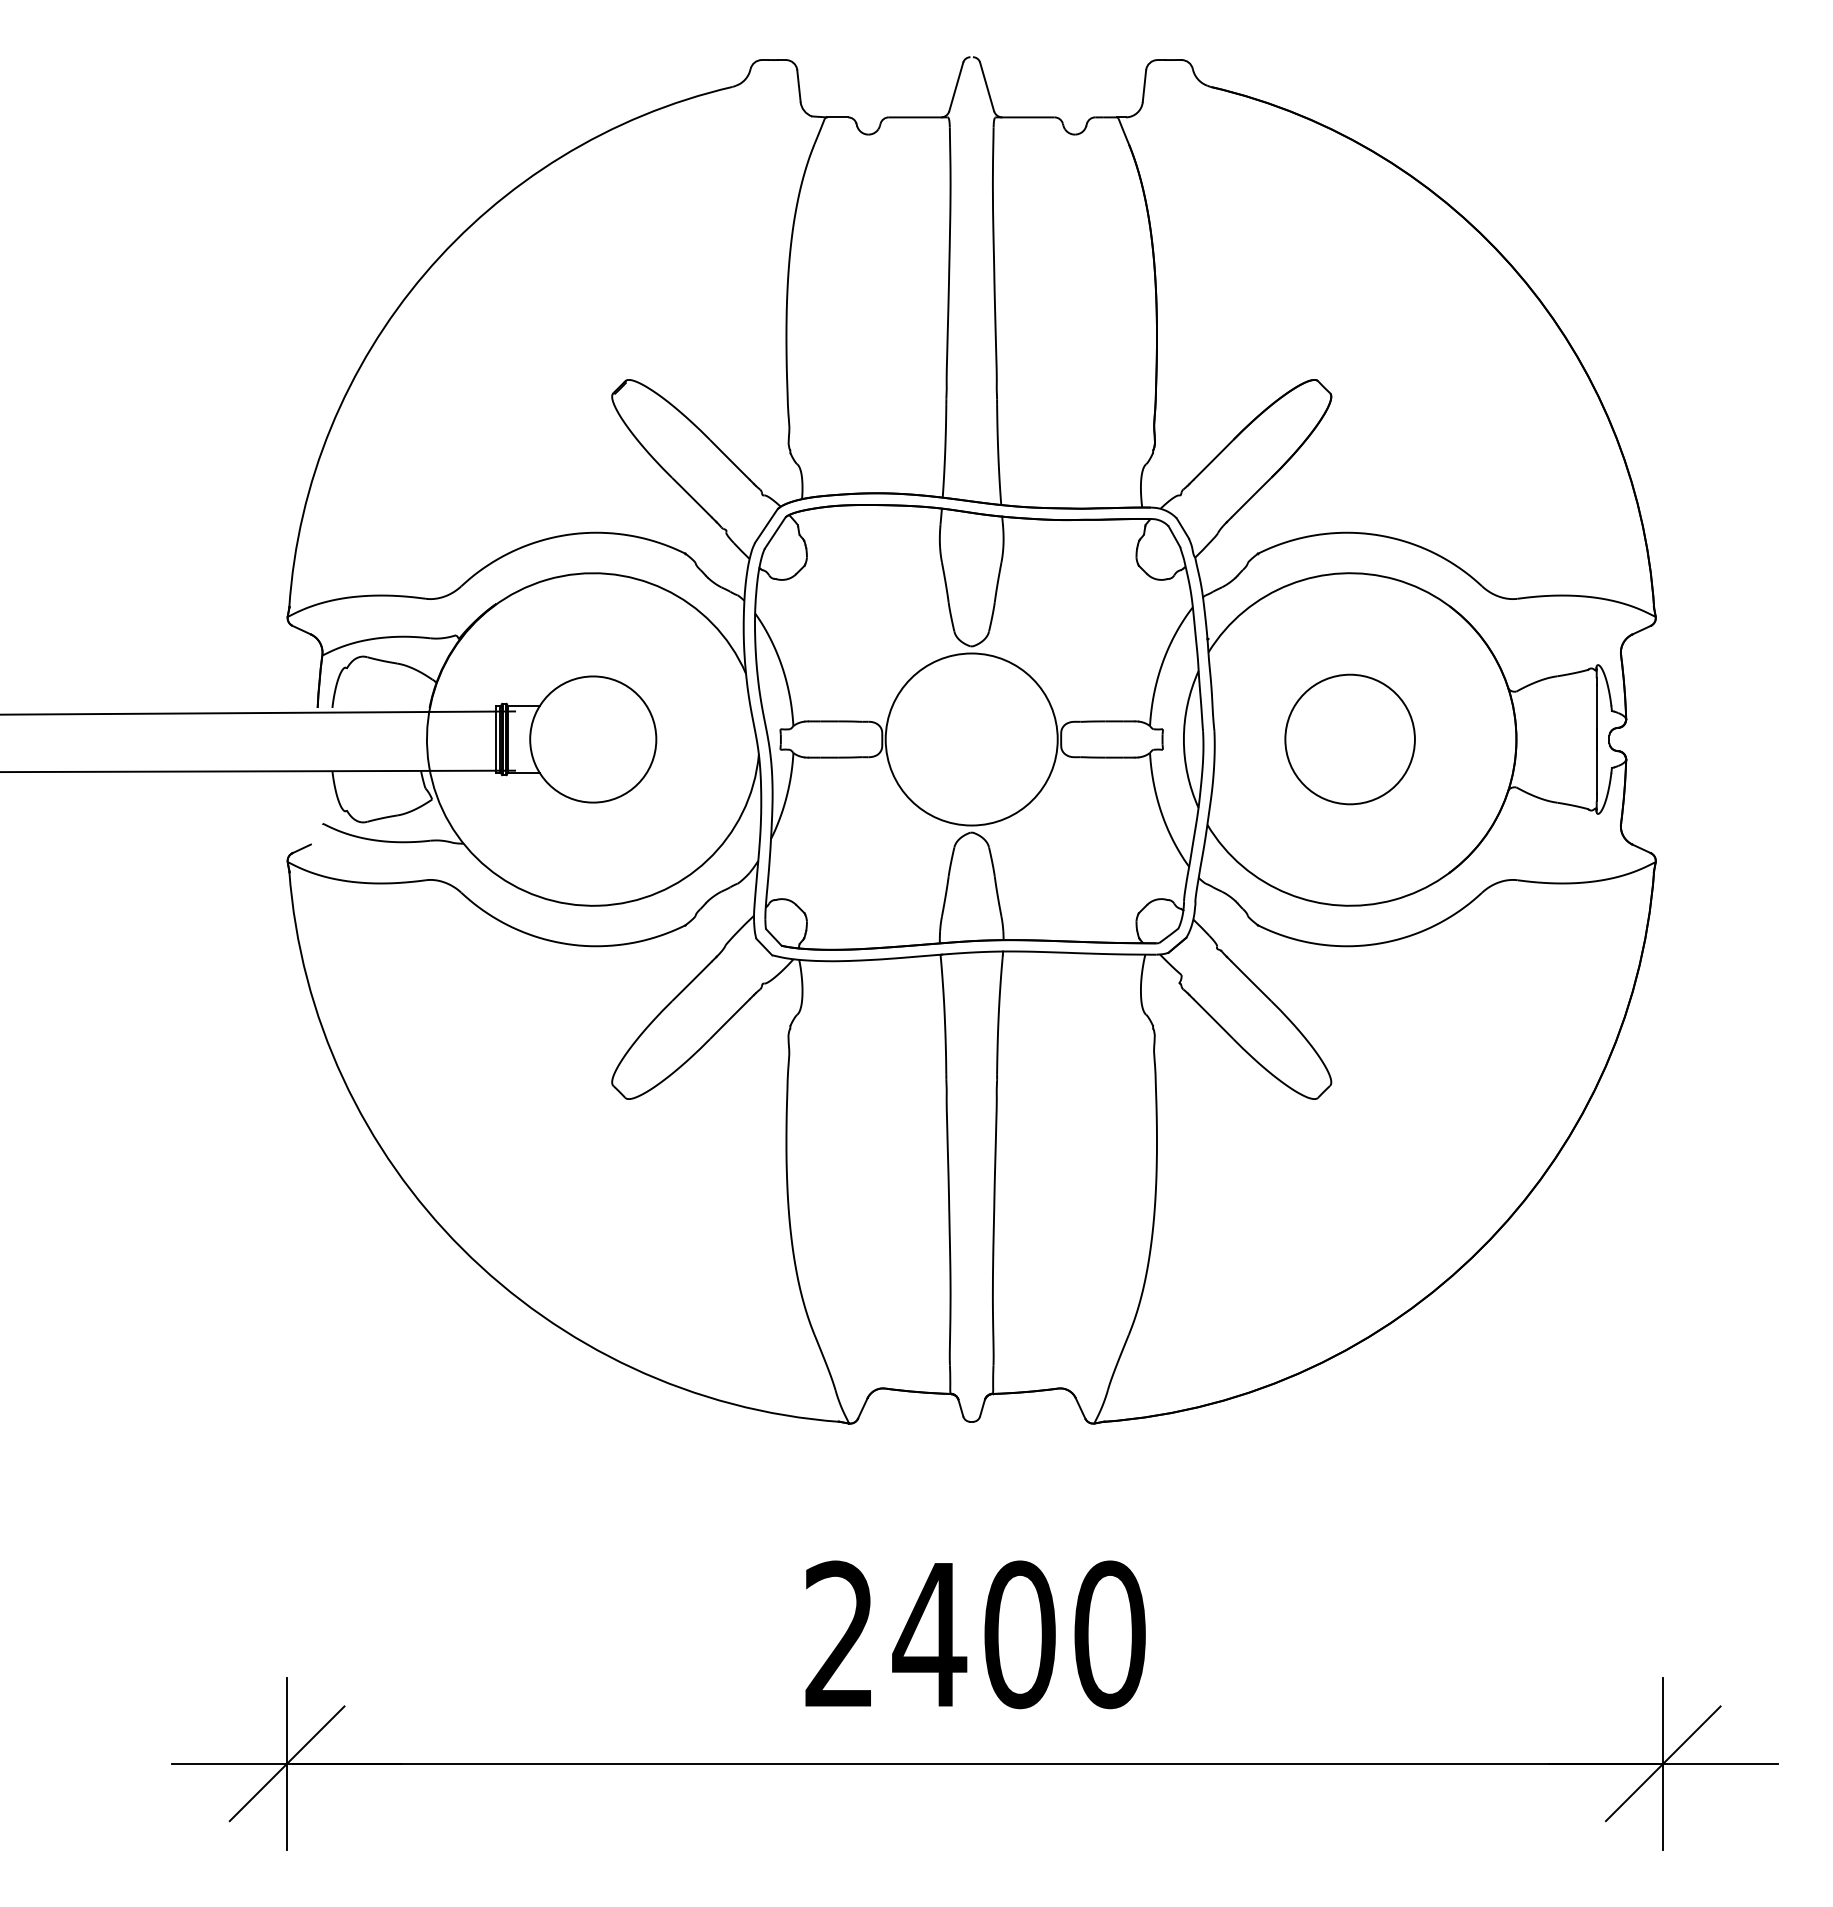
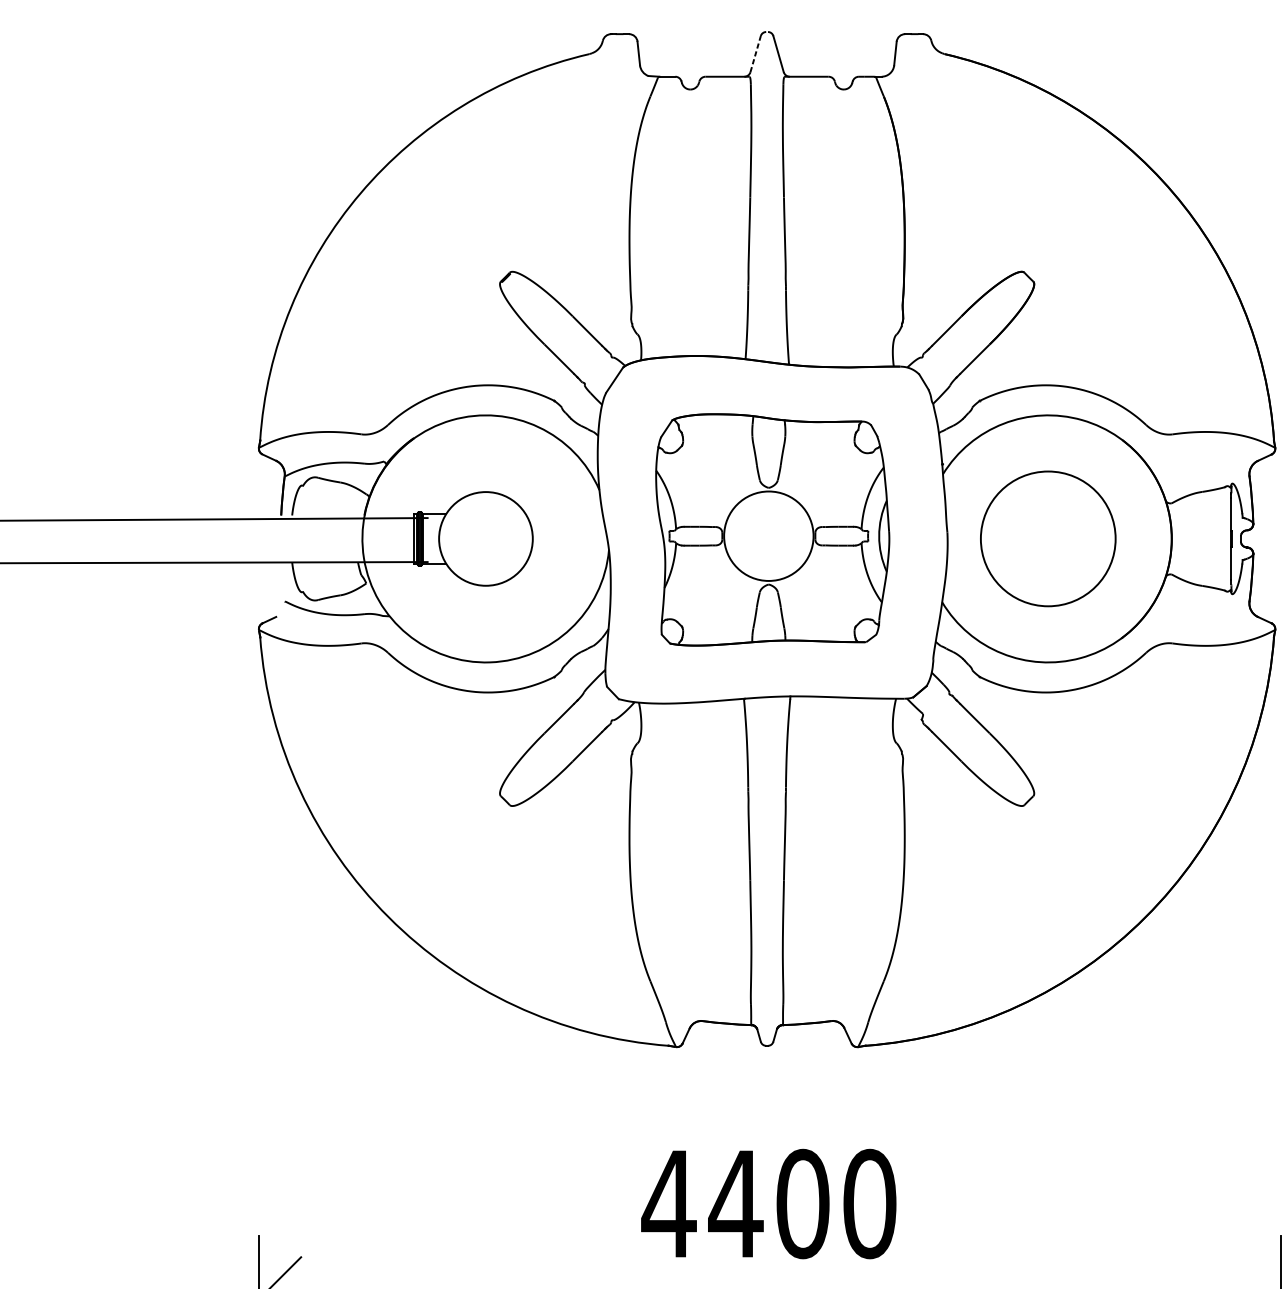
line: (956, 86) -> (755, 53), solid -> dashed
part: (979, 727) -> (772, 529), size x0.7
circle: (1349, 739) -> (1047, 538), size x1.4
text: (839, 1633) -> (668, 1203), 2400 -> 4400

